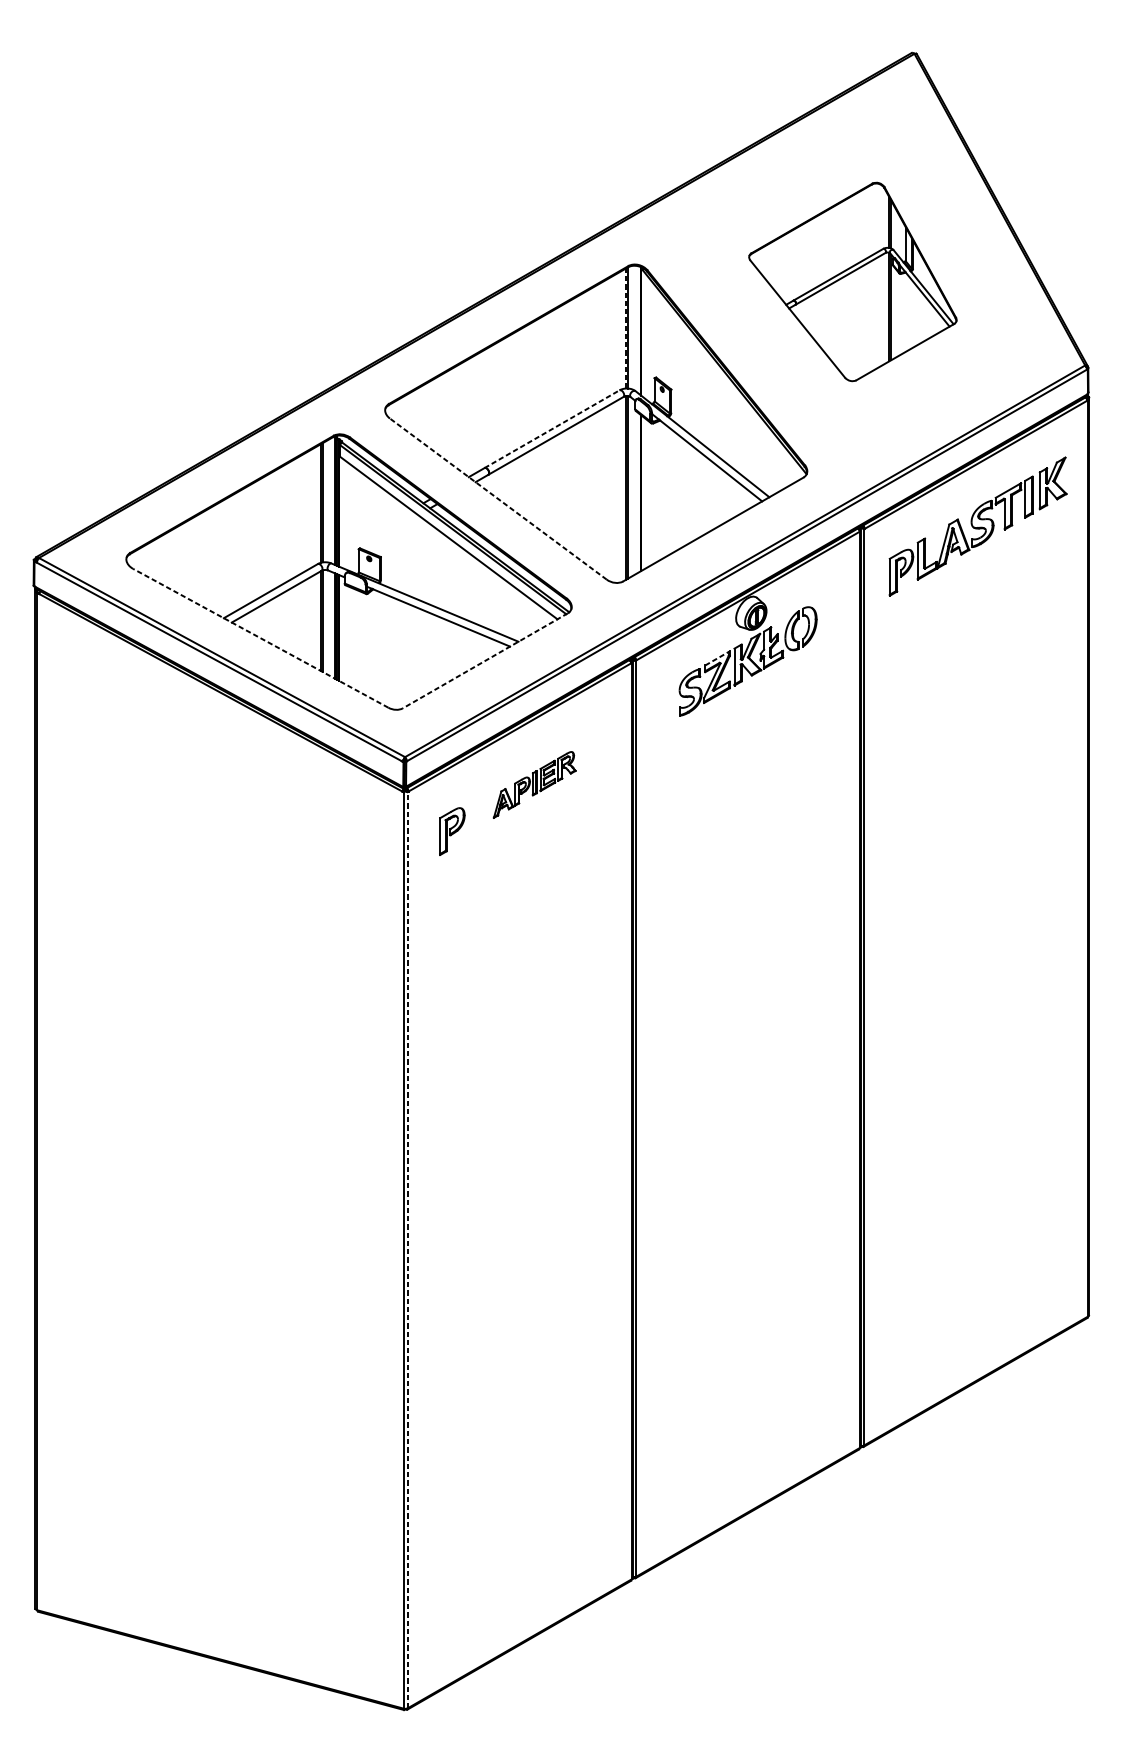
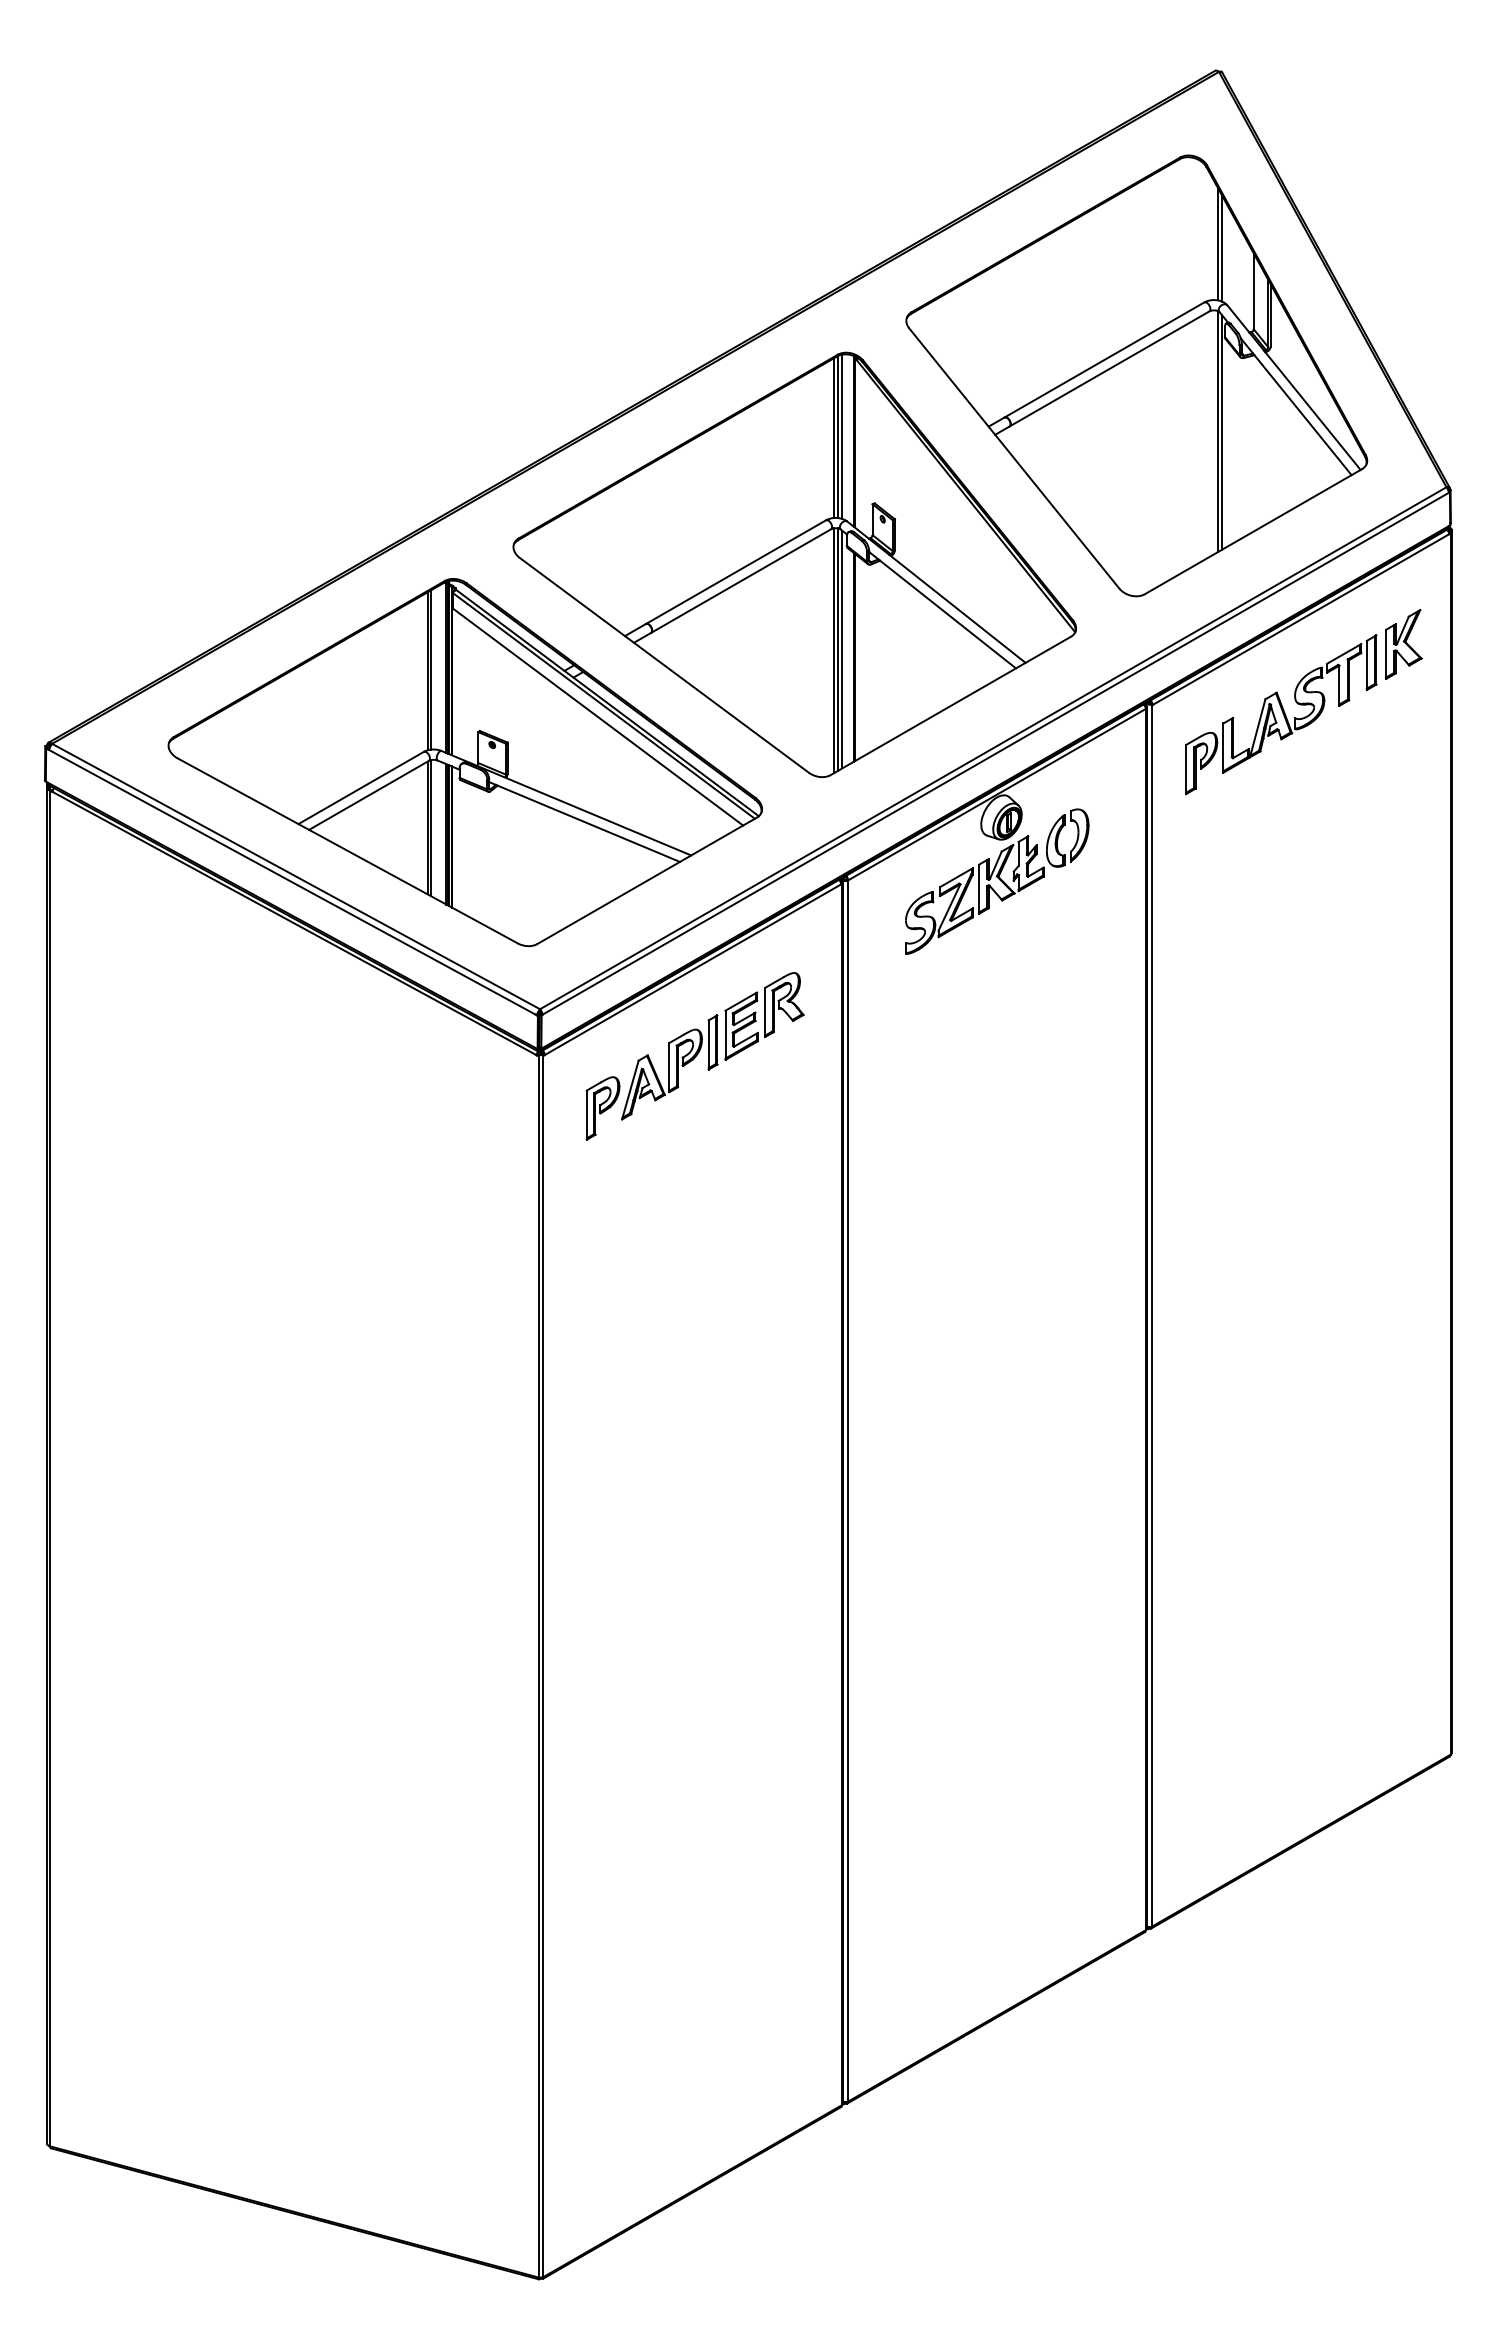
part: (852, 281) -> (1136, 375), size x1.67
line: (632, 327) -> (842, 436), added
line: (625, 328) -> (833, 438), dashed -> solid
line: (551, 429) -> (735, 572), dashed -> solid
line: (632, 487) -> (842, 649), added
line: (498, 499) -> (664, 665), dashed -> solid
line: (260, 638) -> (347, 850), dashed -> solid
line: (717, 658) -> (956, 877), dashed -> solid
line: (485, 660) -> (647, 880), dashed -> solid
part: (534, 785) -> (712, 1046), size x1.67
line: (407, 1250) -> (543, 1666), dashed -> solid

